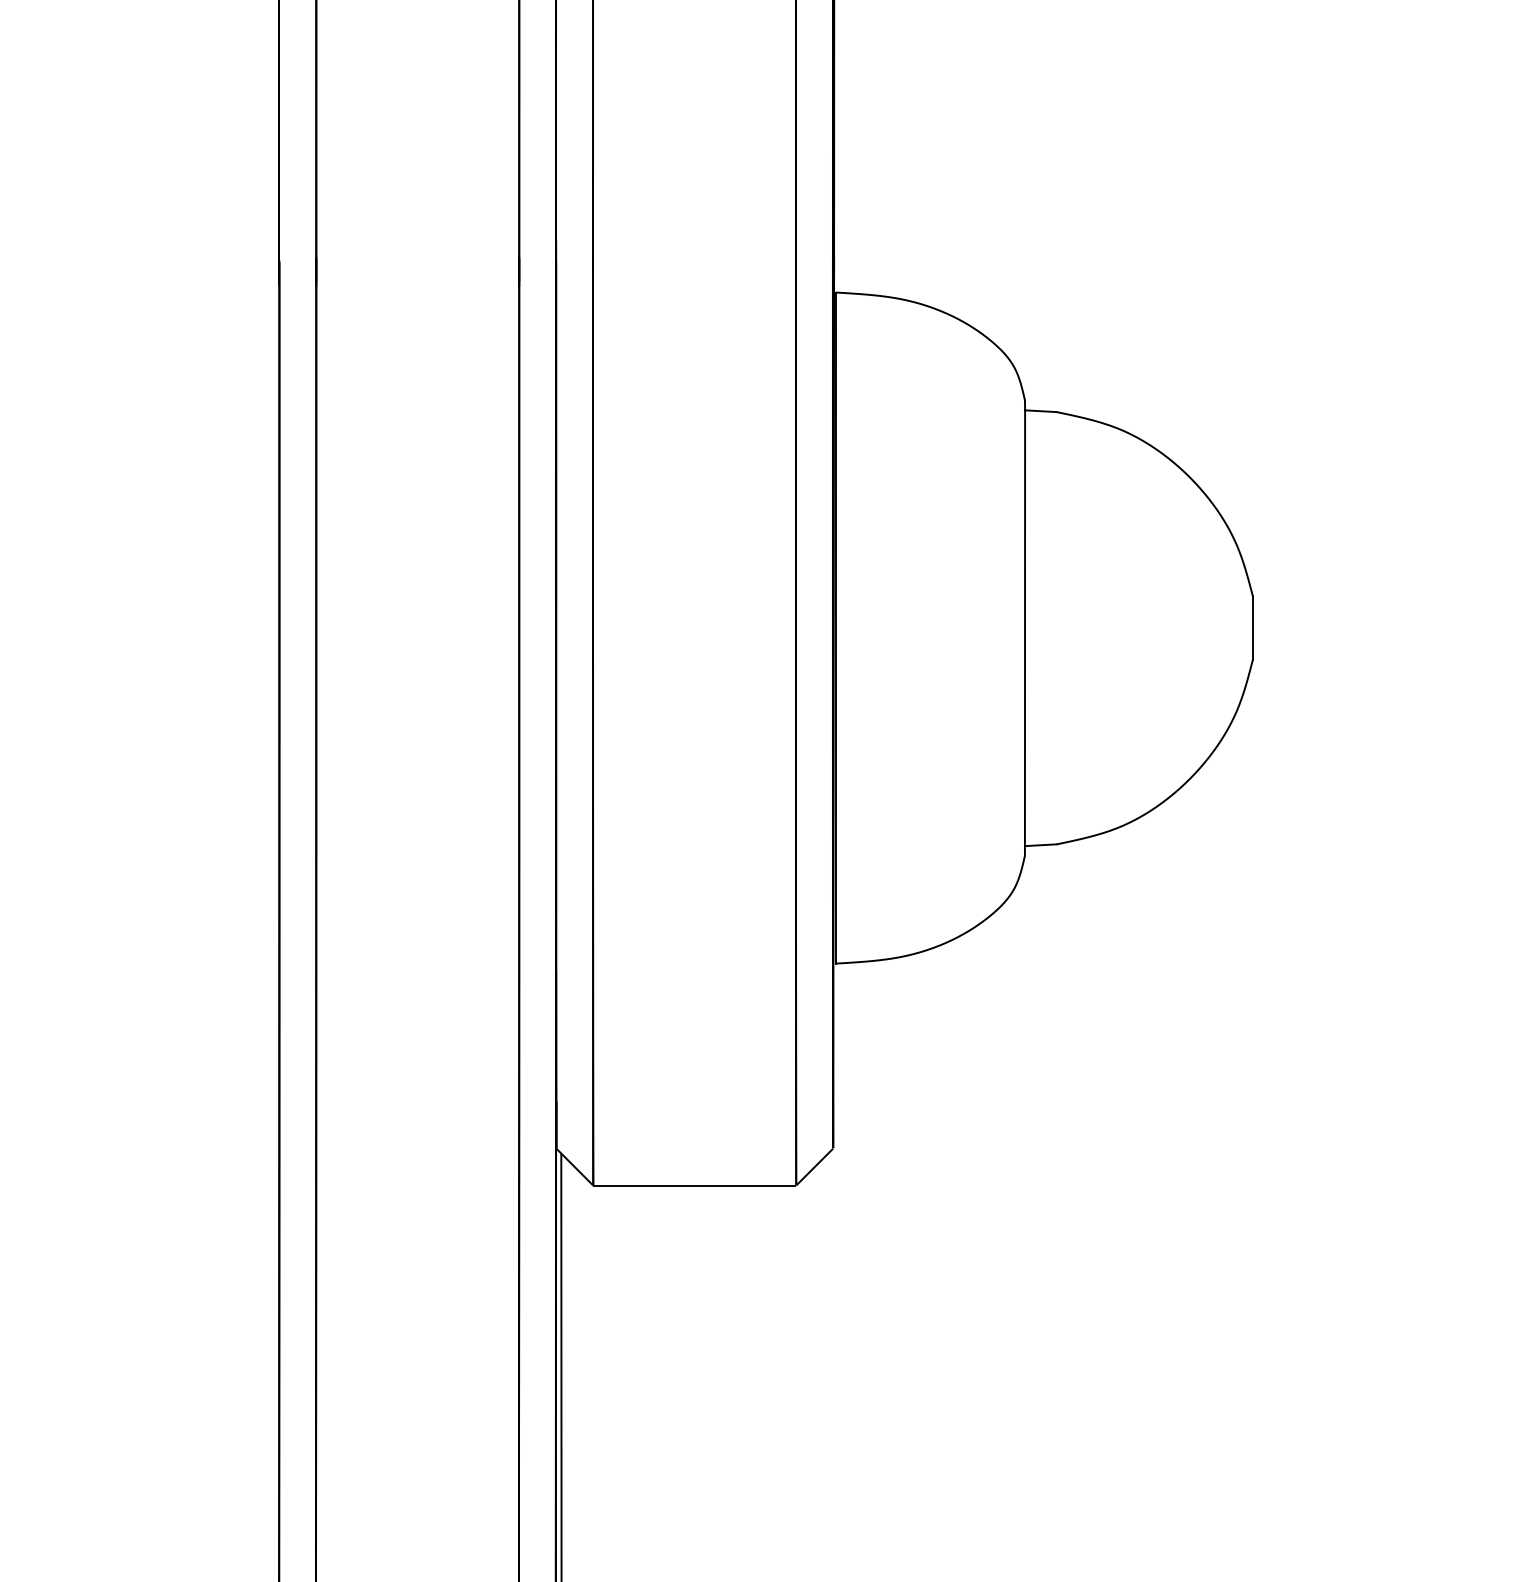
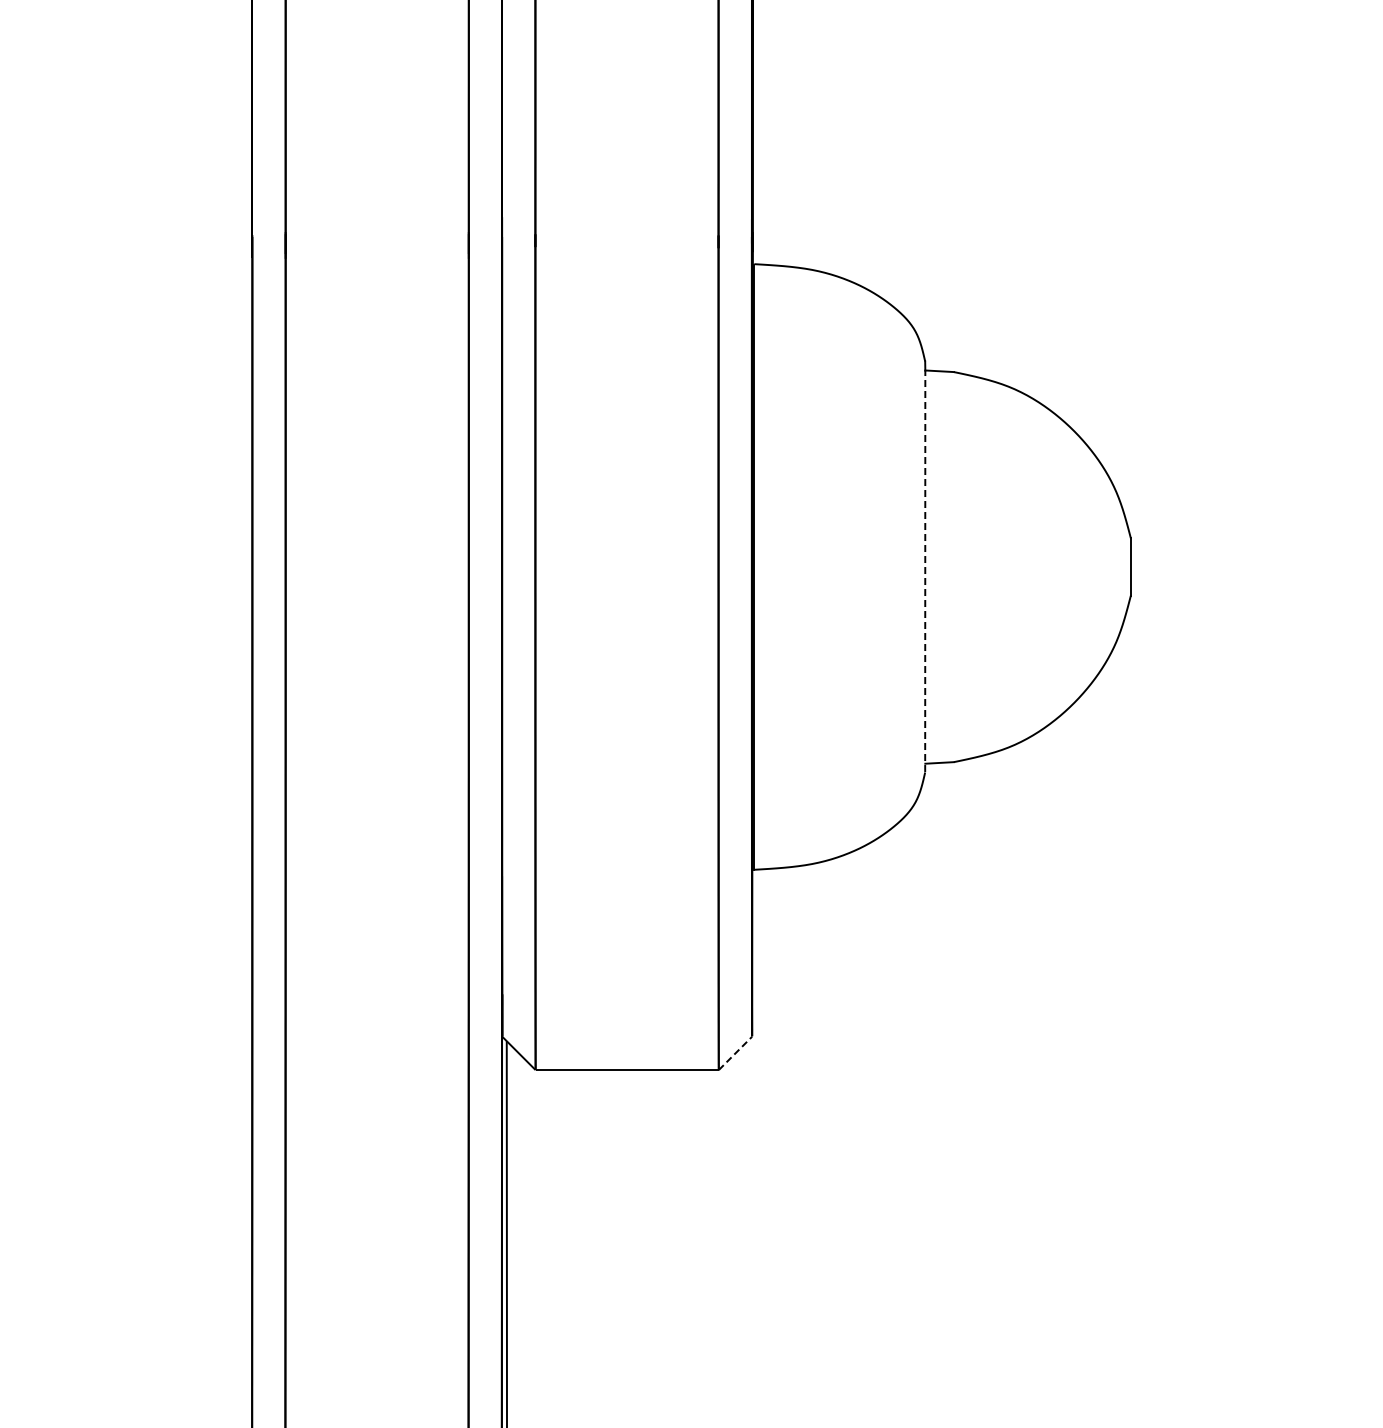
line: (1025, 633) -> (925, 571), solid -> dashed
line: (814, 1167) -> (735, 1053), solid -> dashed

